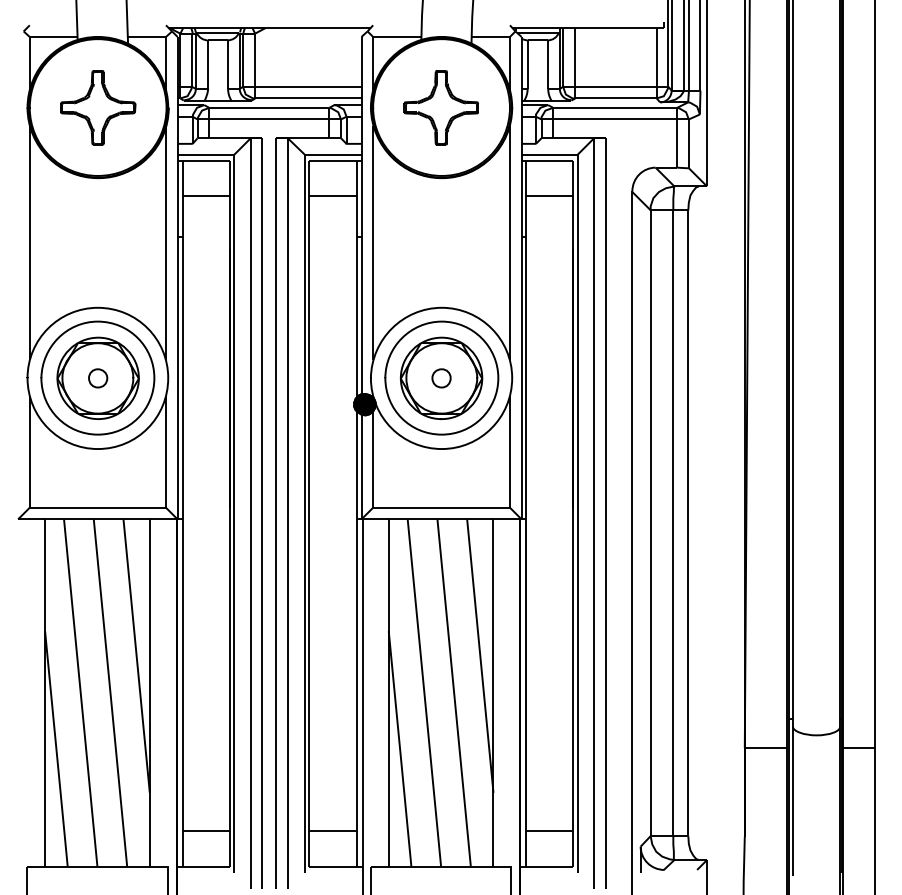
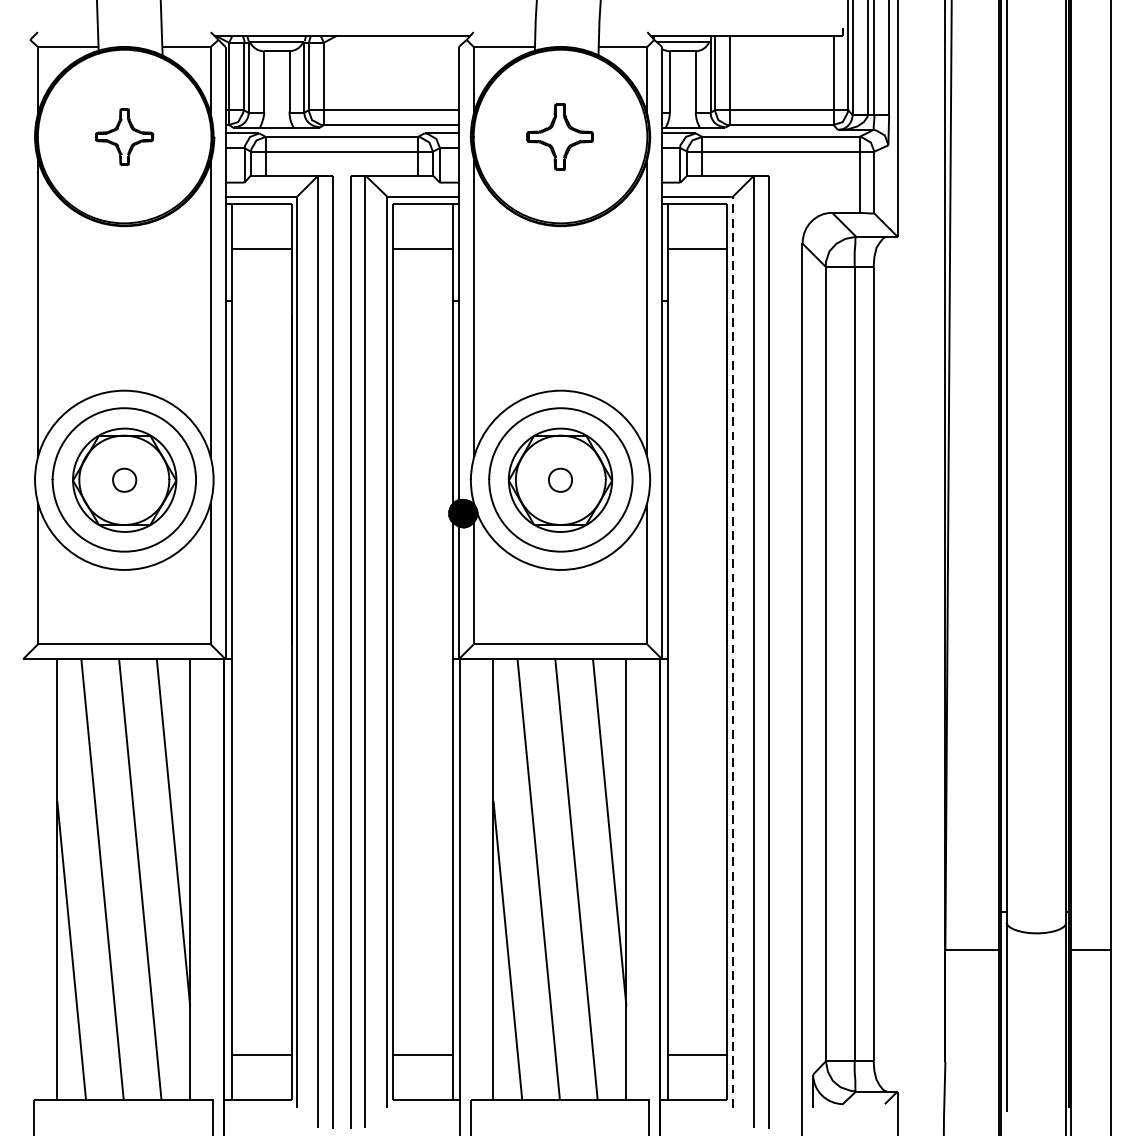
part: (98, 107) -> (125, 136), size x0.6
part: (440, 107) -> (559, 136), size x0.7
line: (577, 512) -> (733, 650), solid -> dashed

